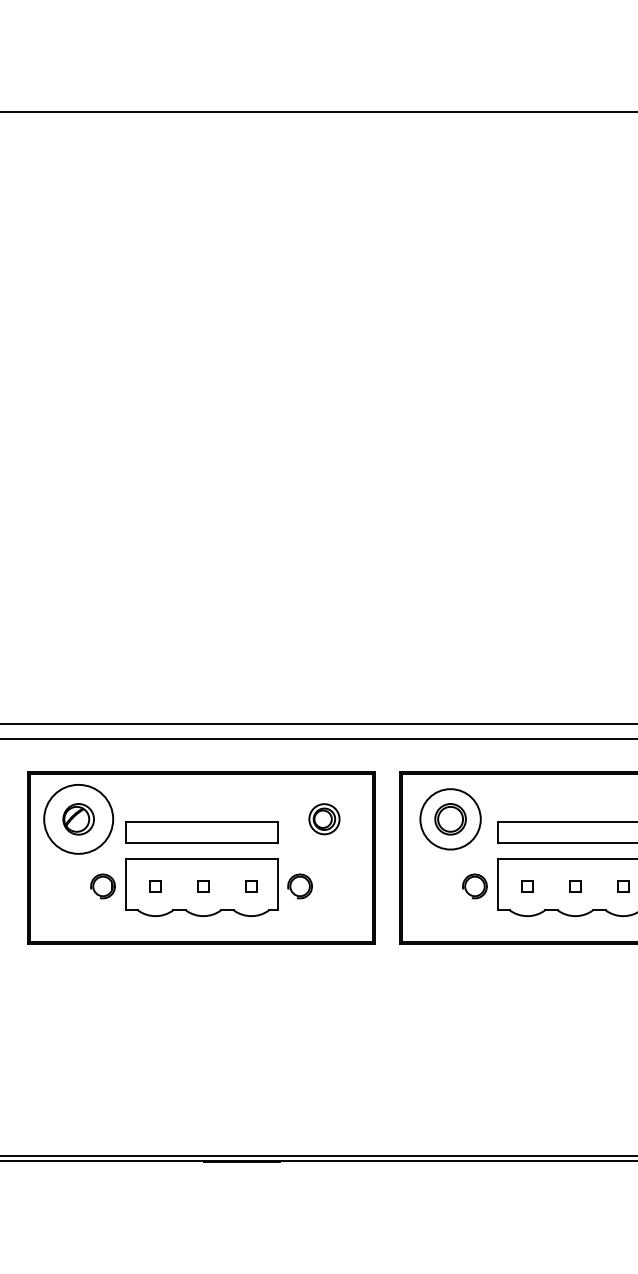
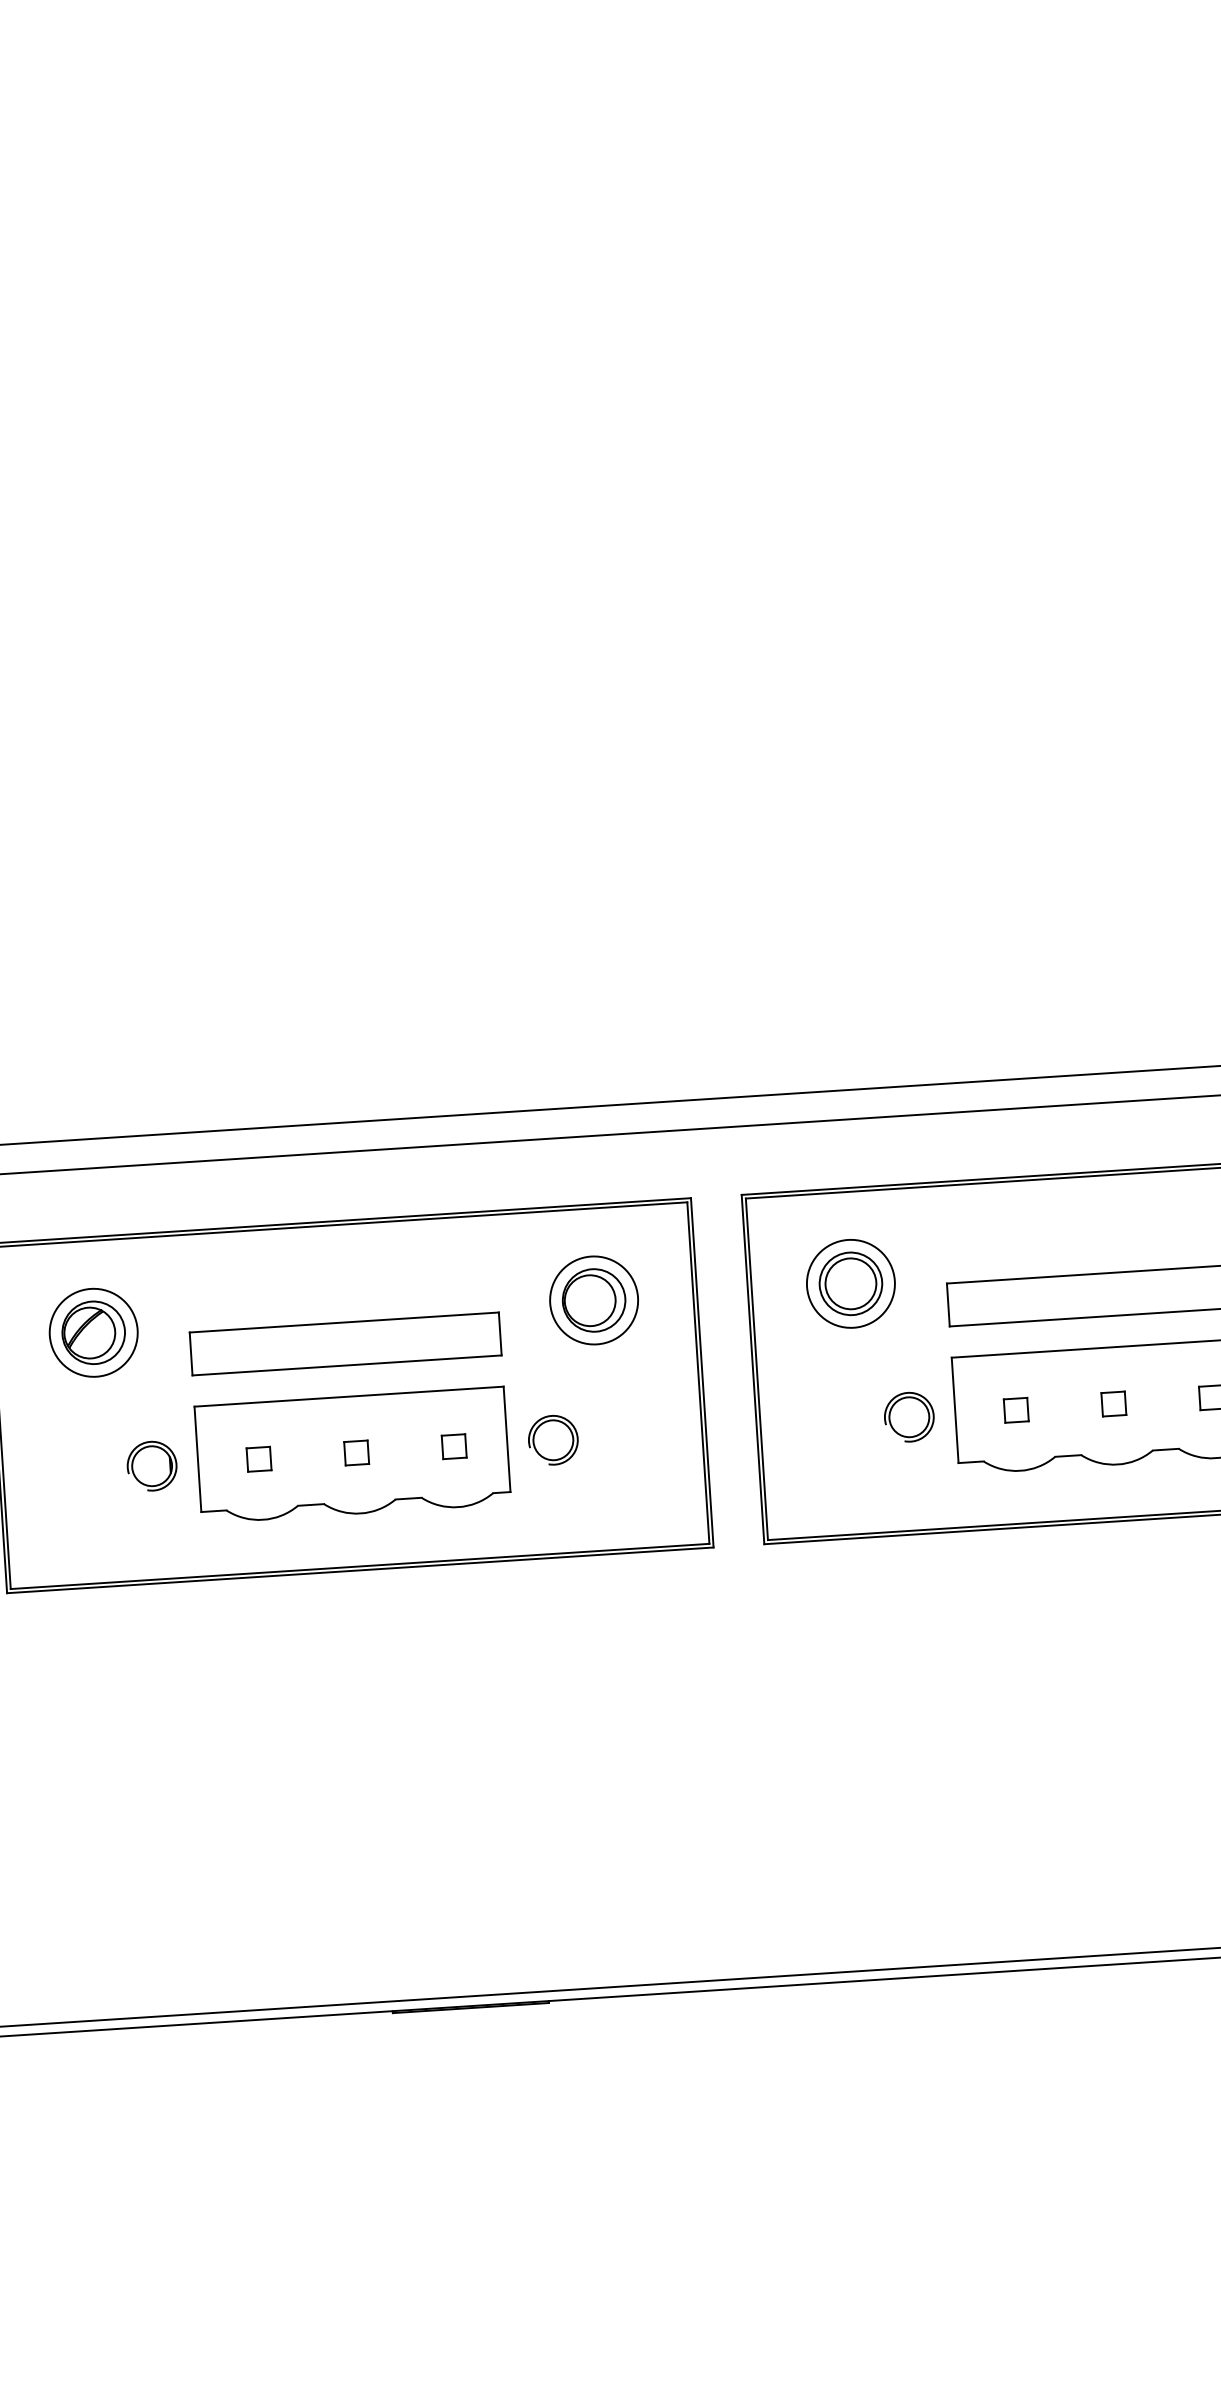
circle: (78, 818) -> (93, 1331), size x0.62
part: (324, 818) -> (594, 1298), size x1.43
circle: (450, 818) -> (850, 1282), size x0.71

